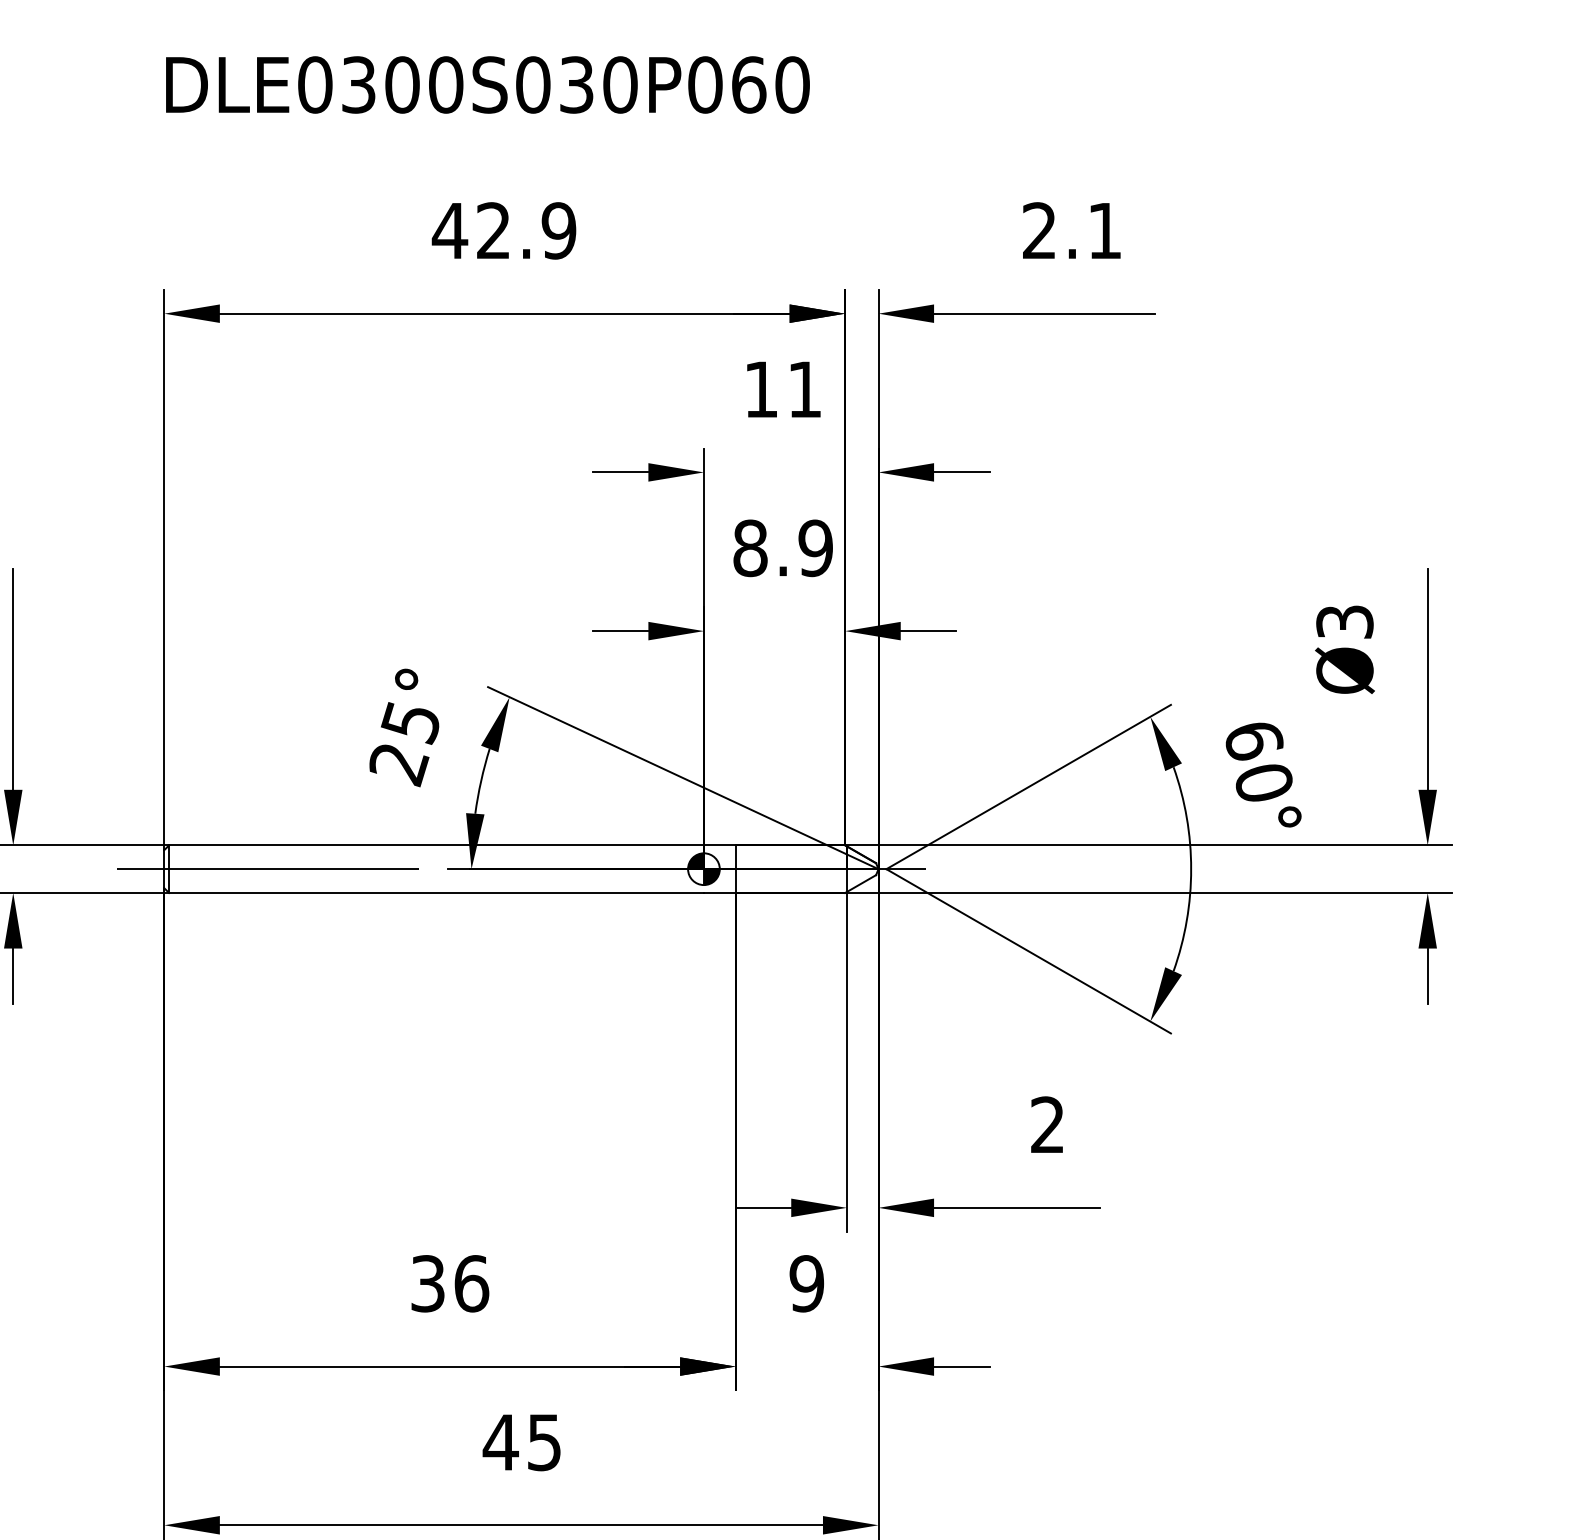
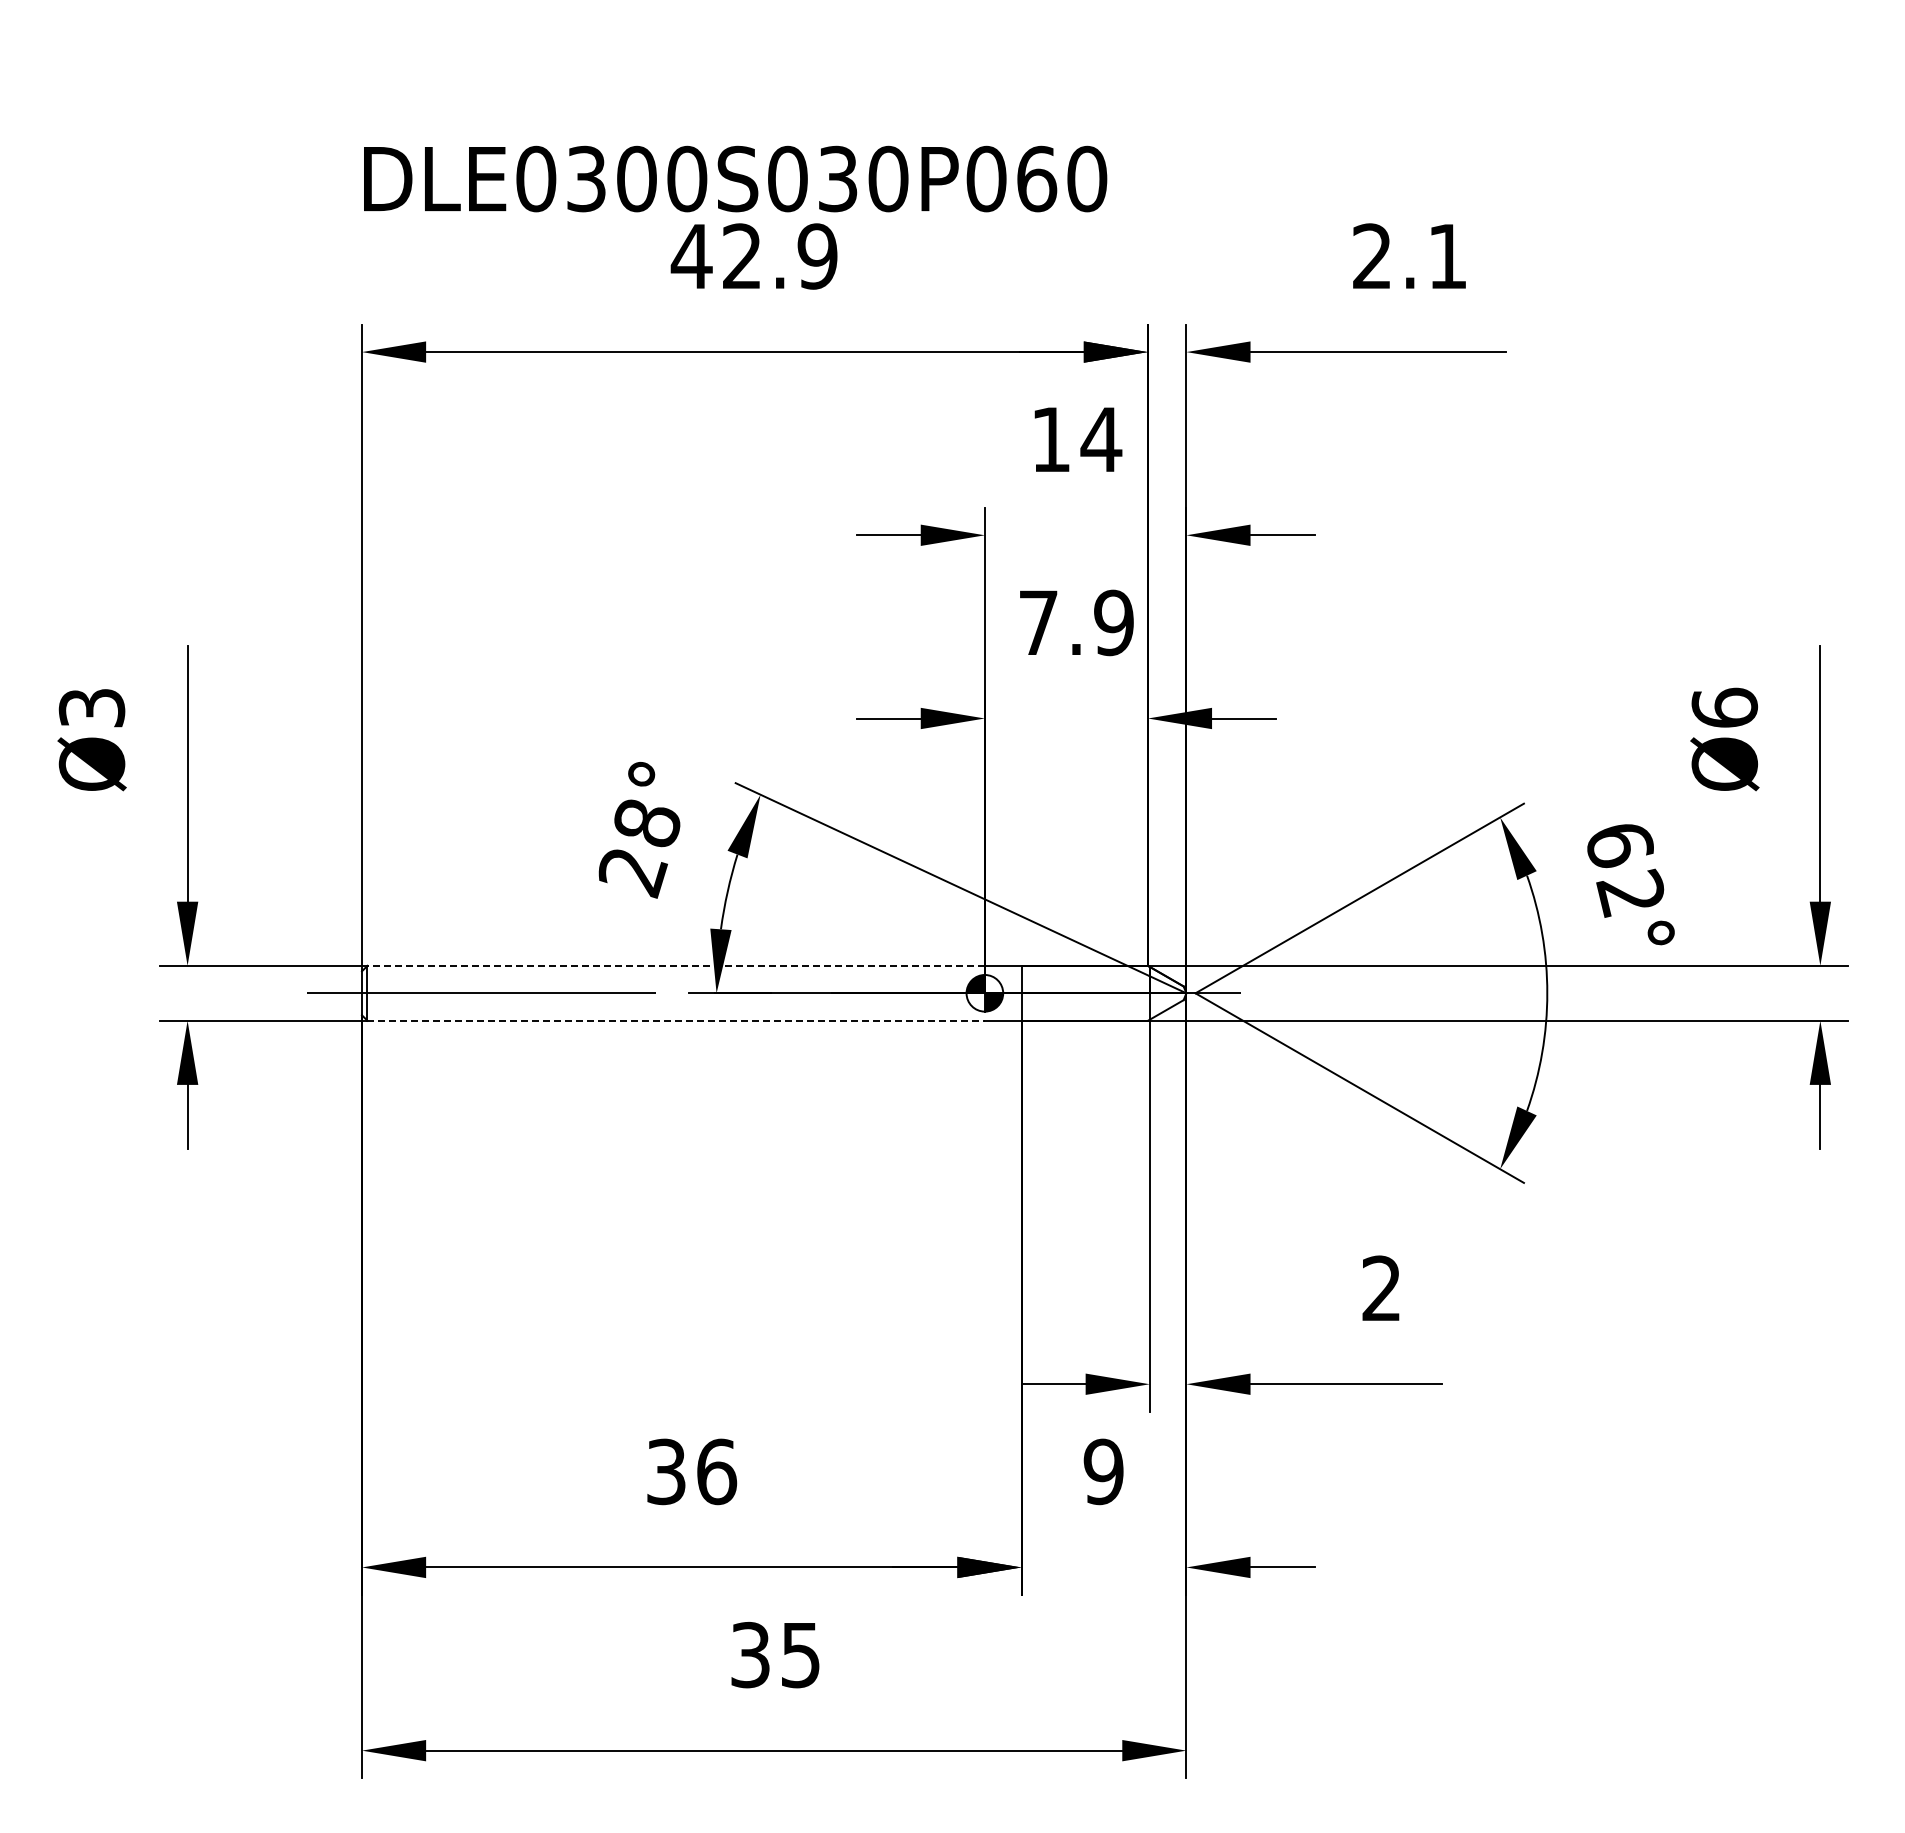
text: (487, 84) -> (735, 178), moved
text: (804, 389) -> (1101, 439), 11 -> 14
text: (750, 547) -> (1038, 622), 8.9 -> 7.9
text: (1344, 621) -> (1724, 707), Ø3 -> Ø6
text: (409, 722) -> (645, 824), 25° -> 28°
text: (1263, 781) -> (1630, 892), 60° -> 62°
line: (436, 845) -> (676, 965), solid -> dashed
line: (436, 892) -> (676, 1020), solid -> dashed
text: (500, 1441) -> (750, 1654), 45 -> 35

